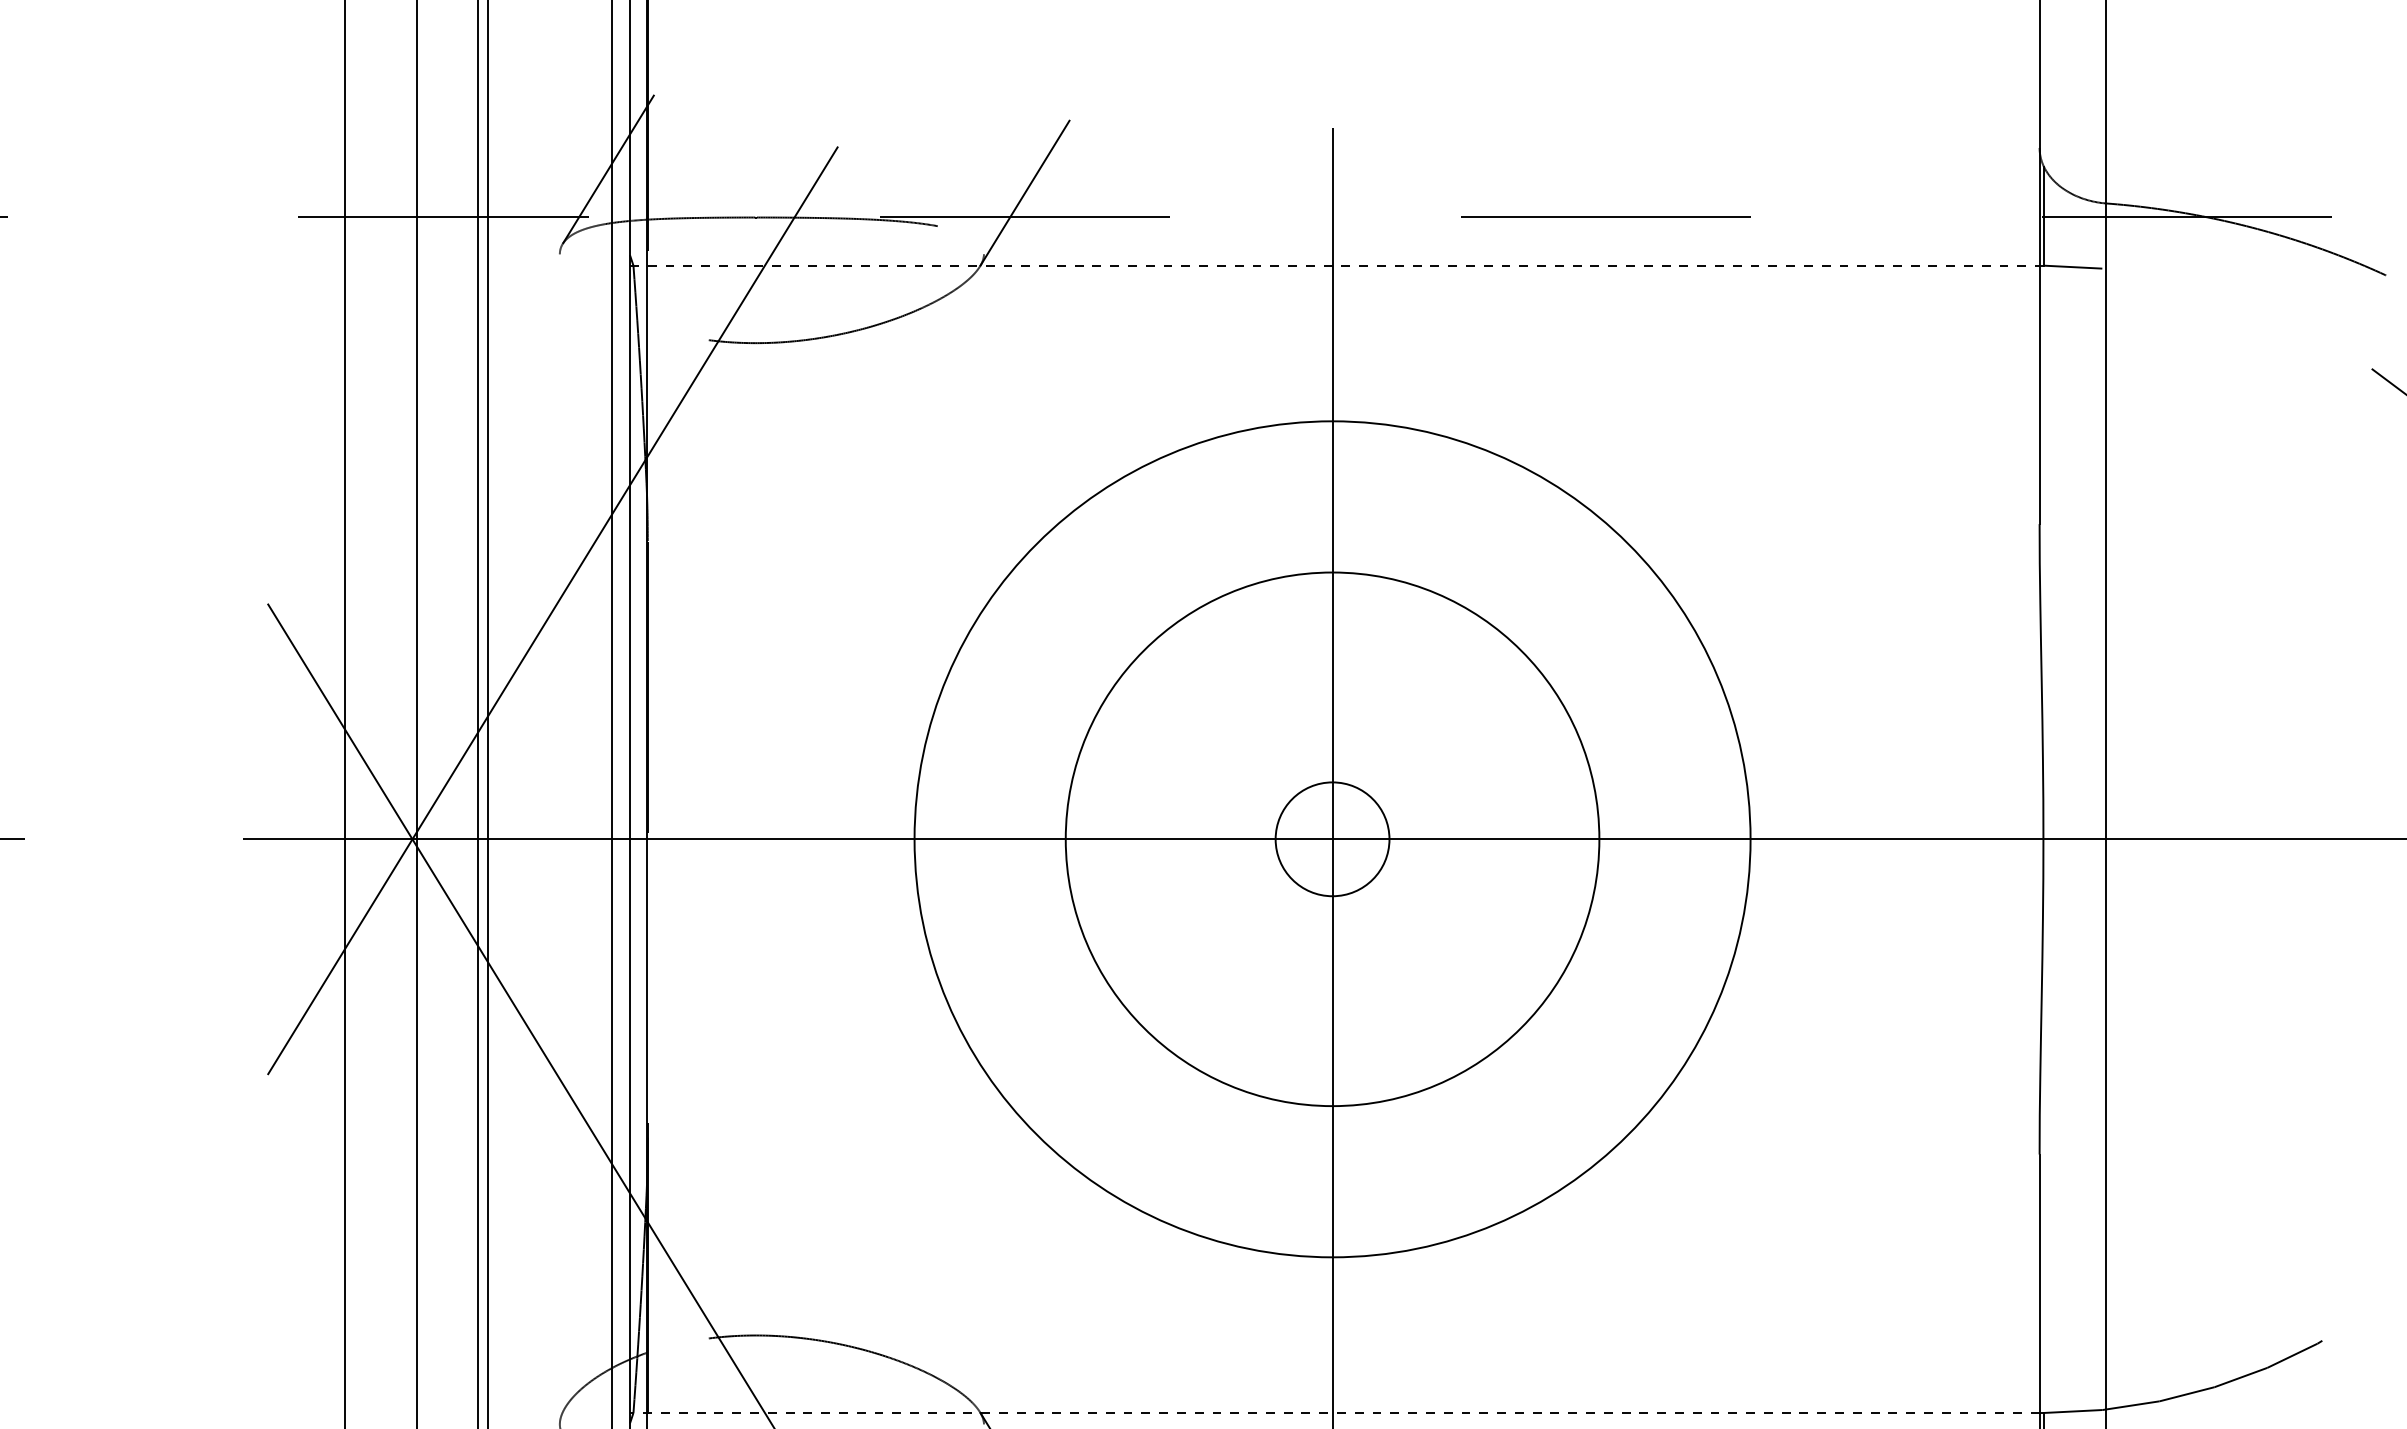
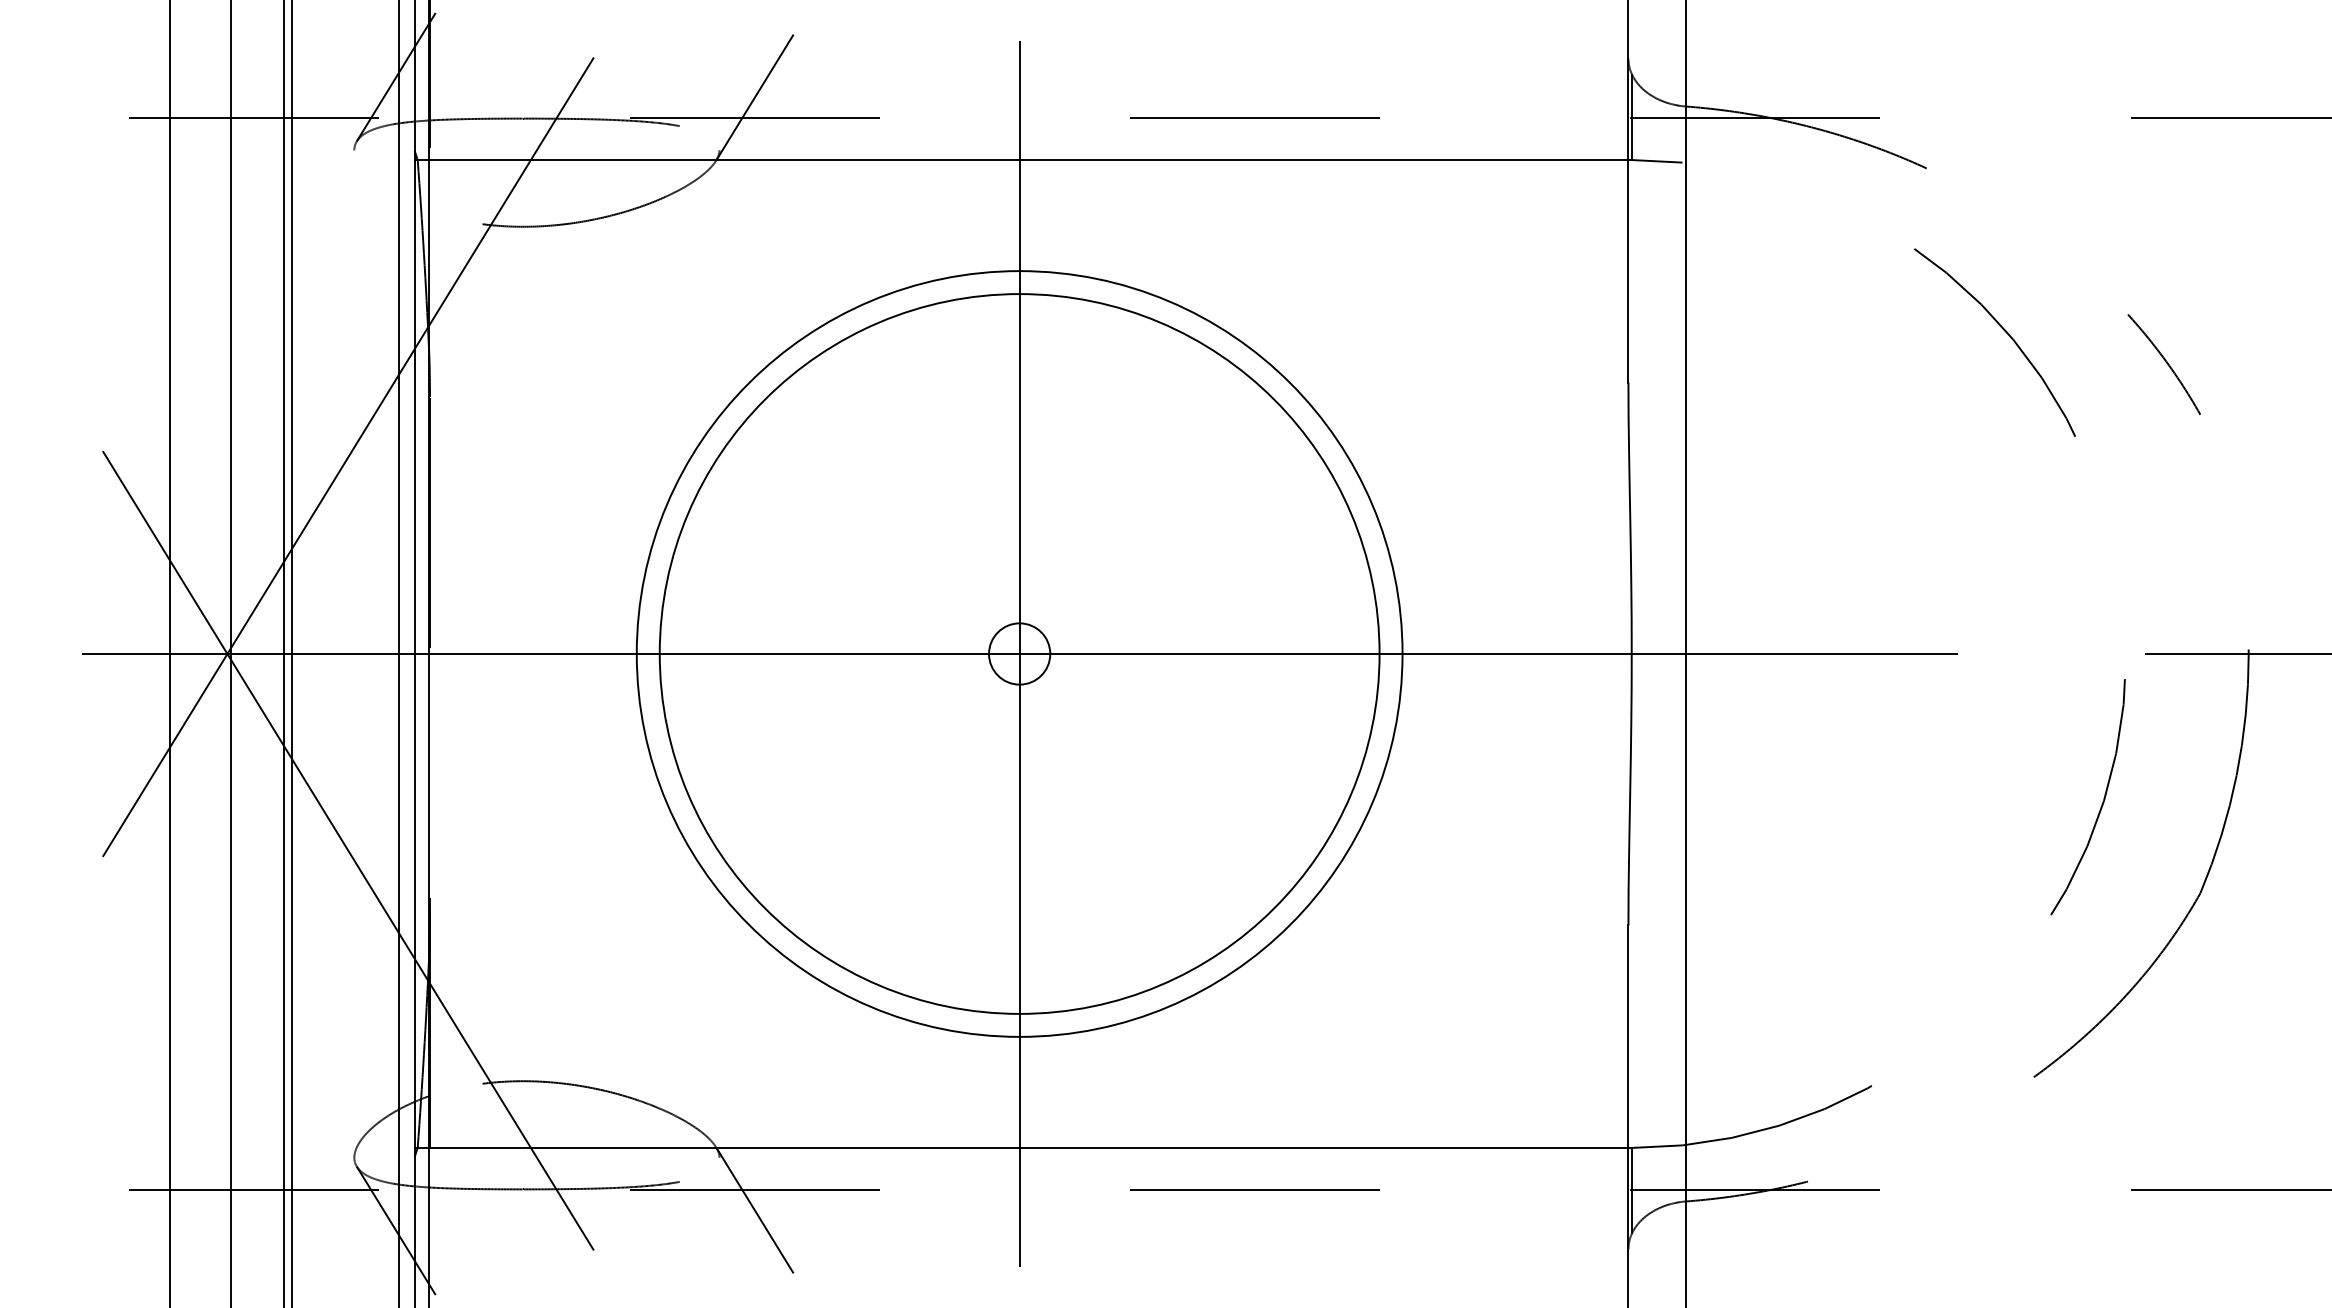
line: (1334, 266) -> (1021, 160), dashed -> solid
circle: (1332, 838) -> (1019, 653), size x0.62
circle: (1332, 838) -> (1019, 653), size x1.67
line: (1334, 1412) -> (1021, 1147), dashed -> solid

